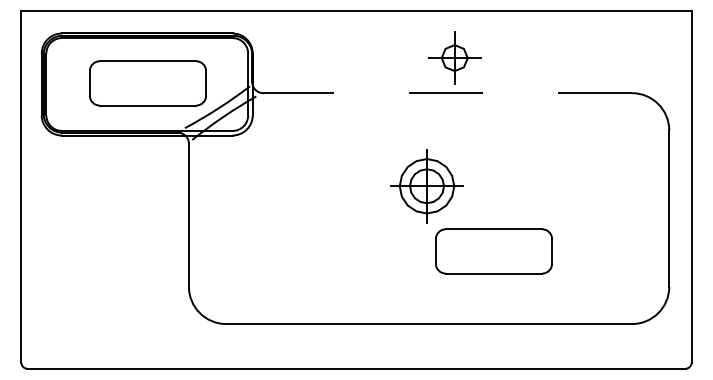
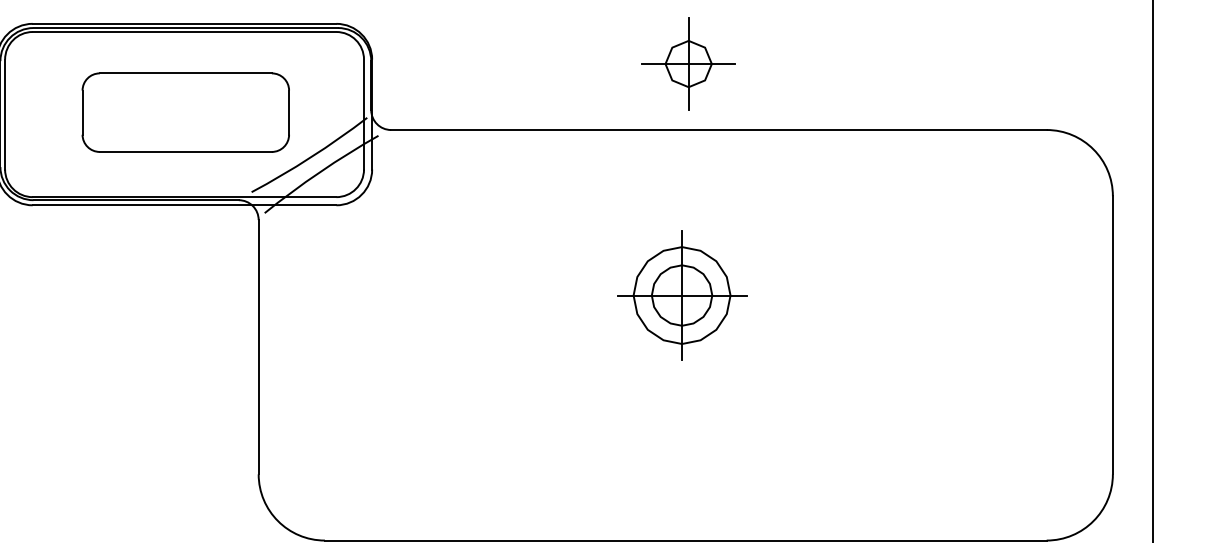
part: (454, 57) -> (688, 62), moved
line: (447, 93) -> (718, 130), dashed -> solid
part: (493, 251) -> (800, 411), removed

